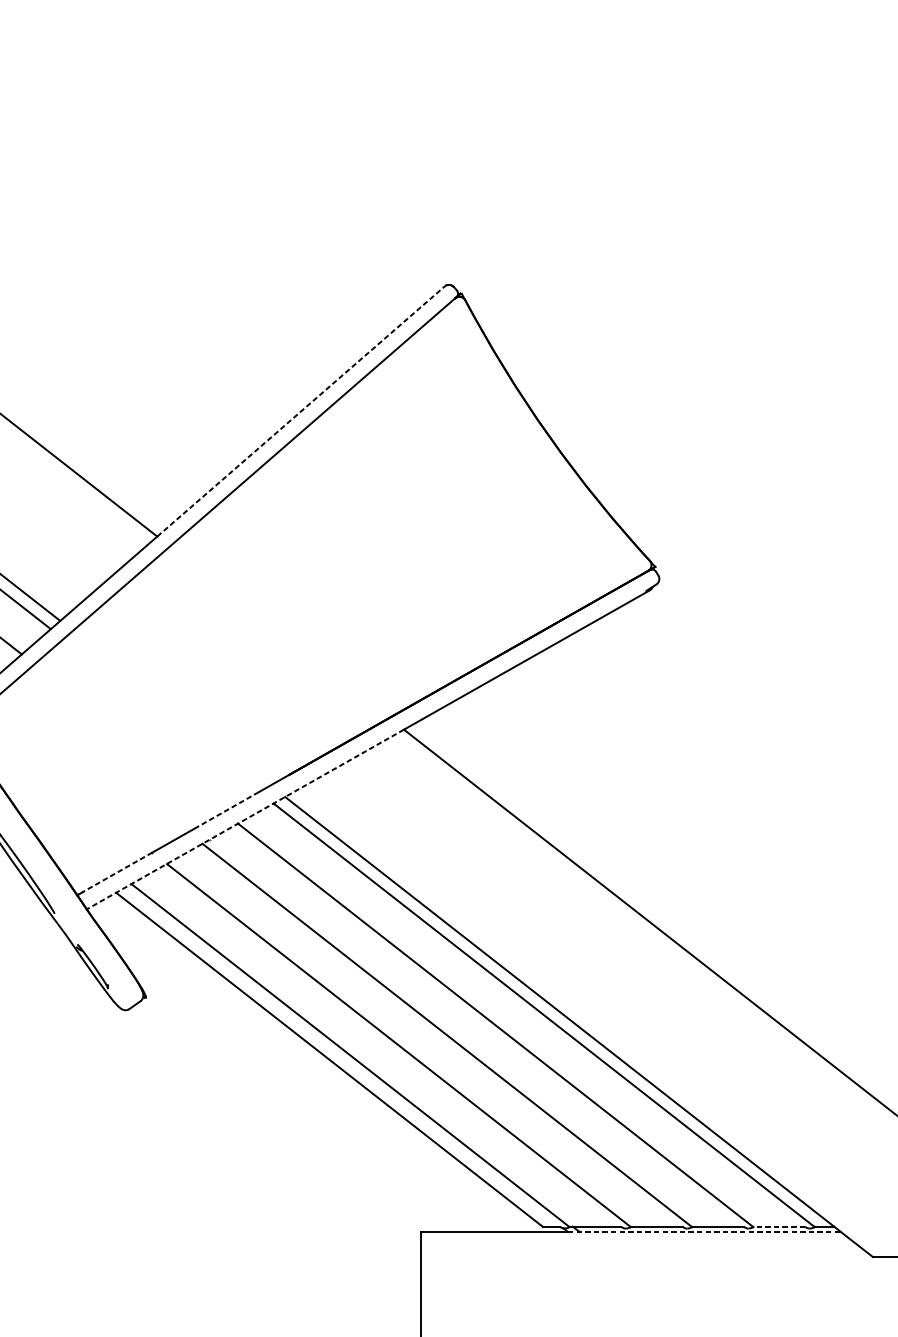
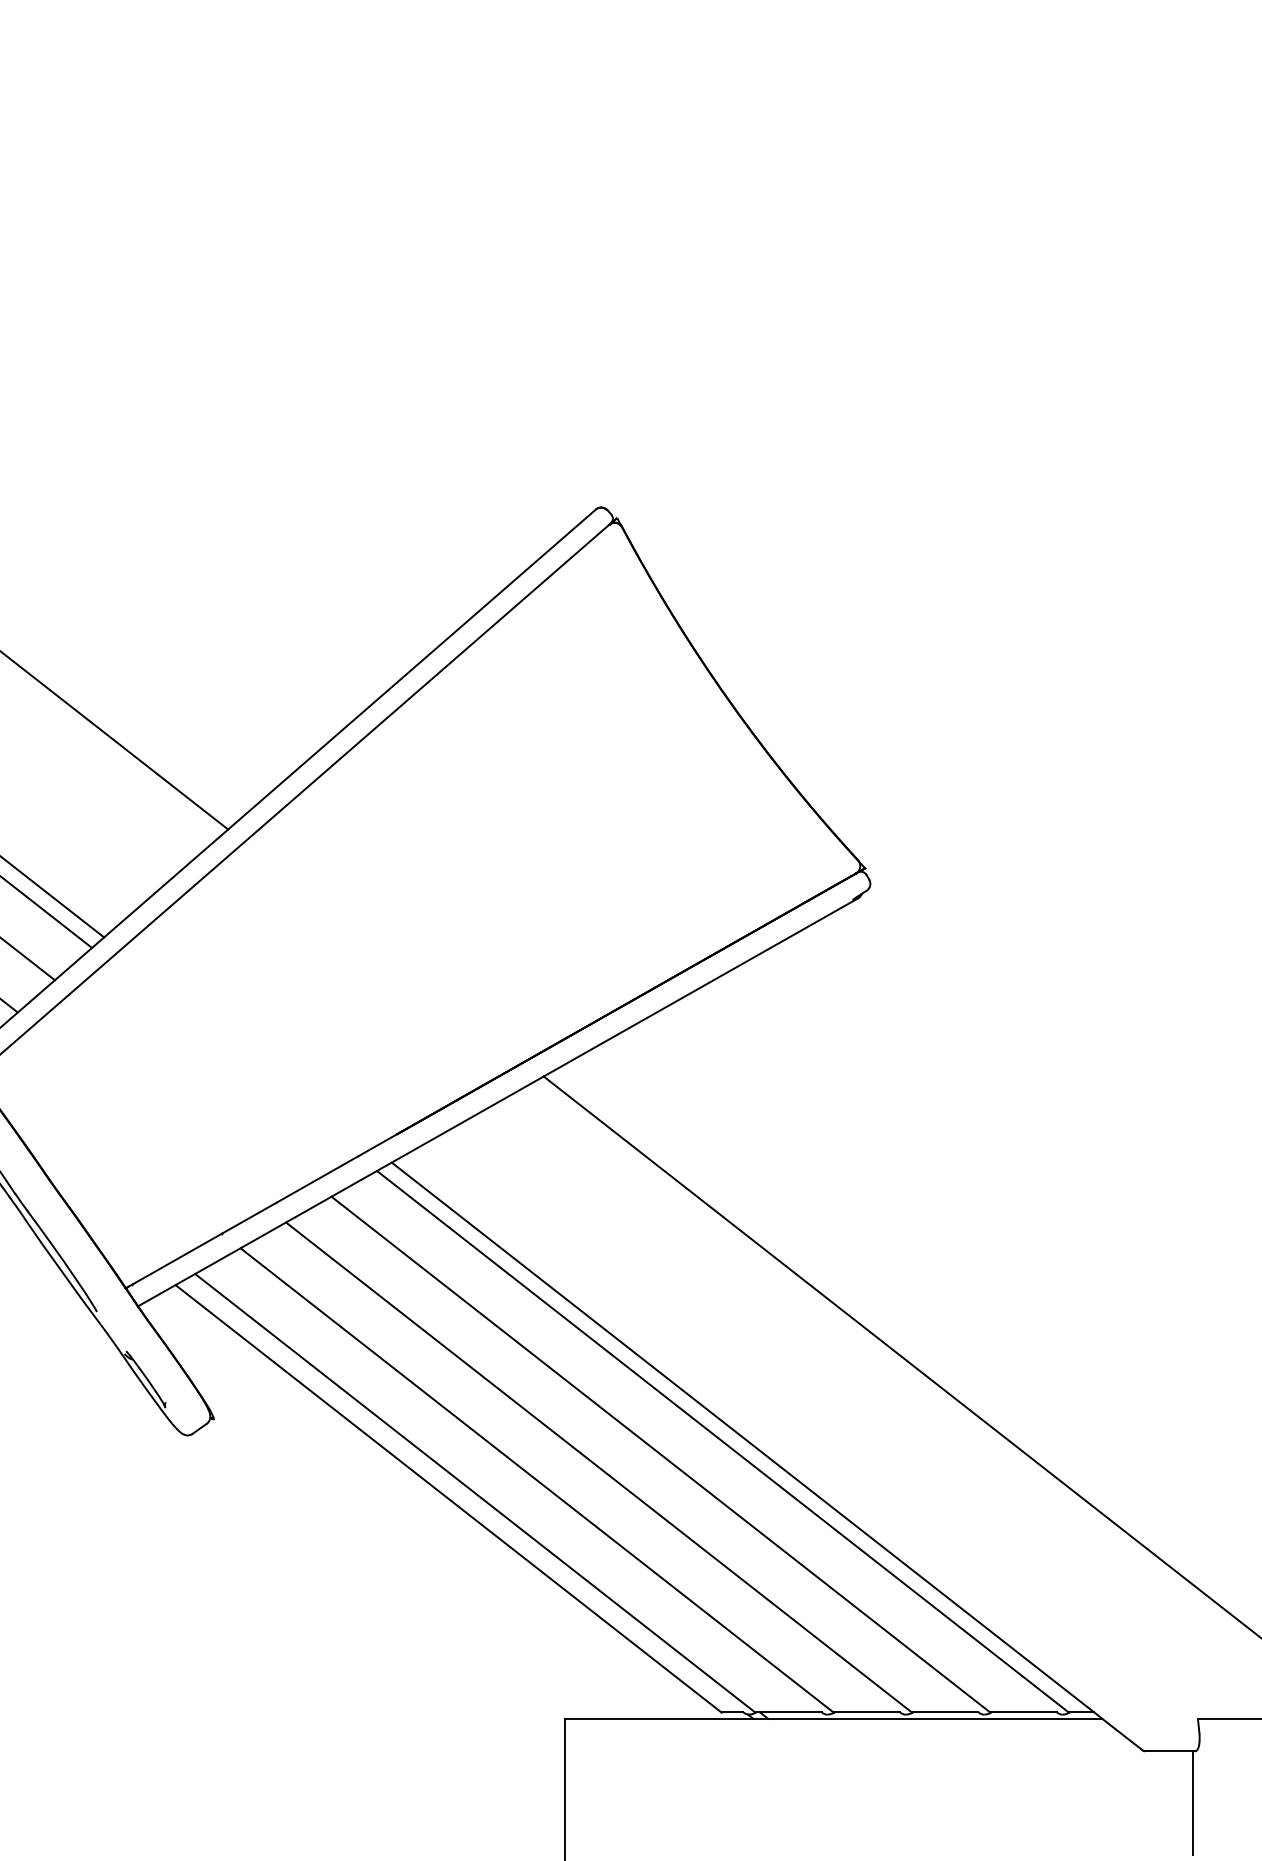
line: (301, 411) -> (412, 669), dashed -> solid
line: (227, 810) -> (317, 1179), dashed -> solid
line: (245, 819) -> (340, 1191), dashed -> solid
line: (116, 872) -> (176, 1259), dashed -> solid
line: (779, 1226) -> (1023, 1712), dashed -> solid
line: (704, 1231) -> (928, 1718), dashed -> solid

